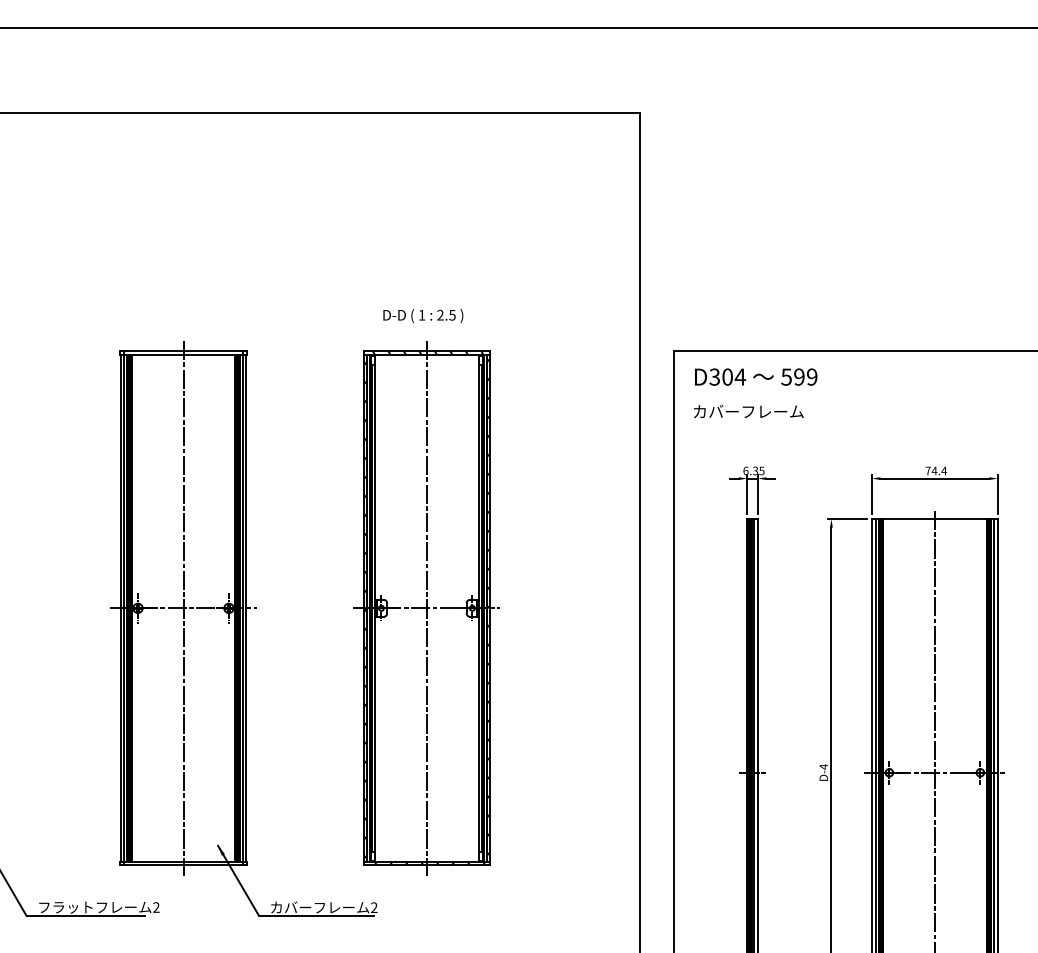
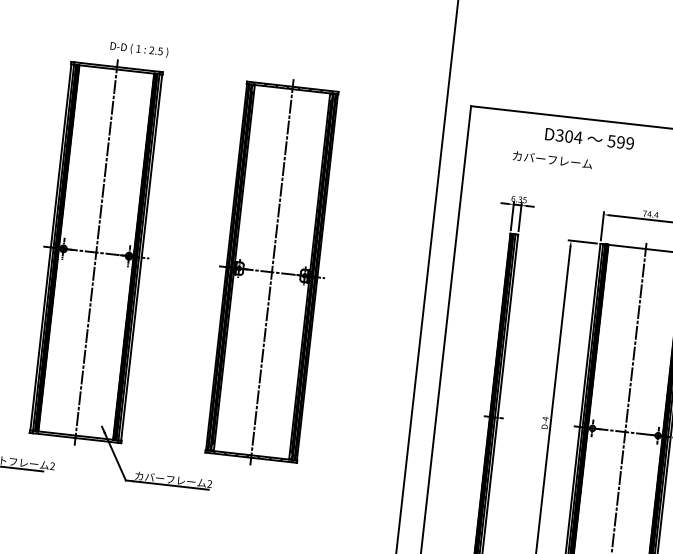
text: (423, 316) -> (139, 49), moved
text: (756, 376) -> (590, 138), moved
text: (748, 411) -> (552, 159), moved

